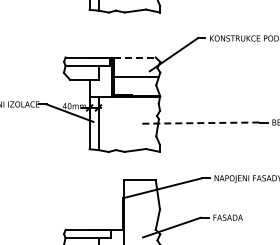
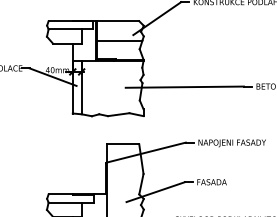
line: (135, 57) -> (118, 21), dashed -> solid
line: (201, 123) -> (185, 87), dashed -> solid

